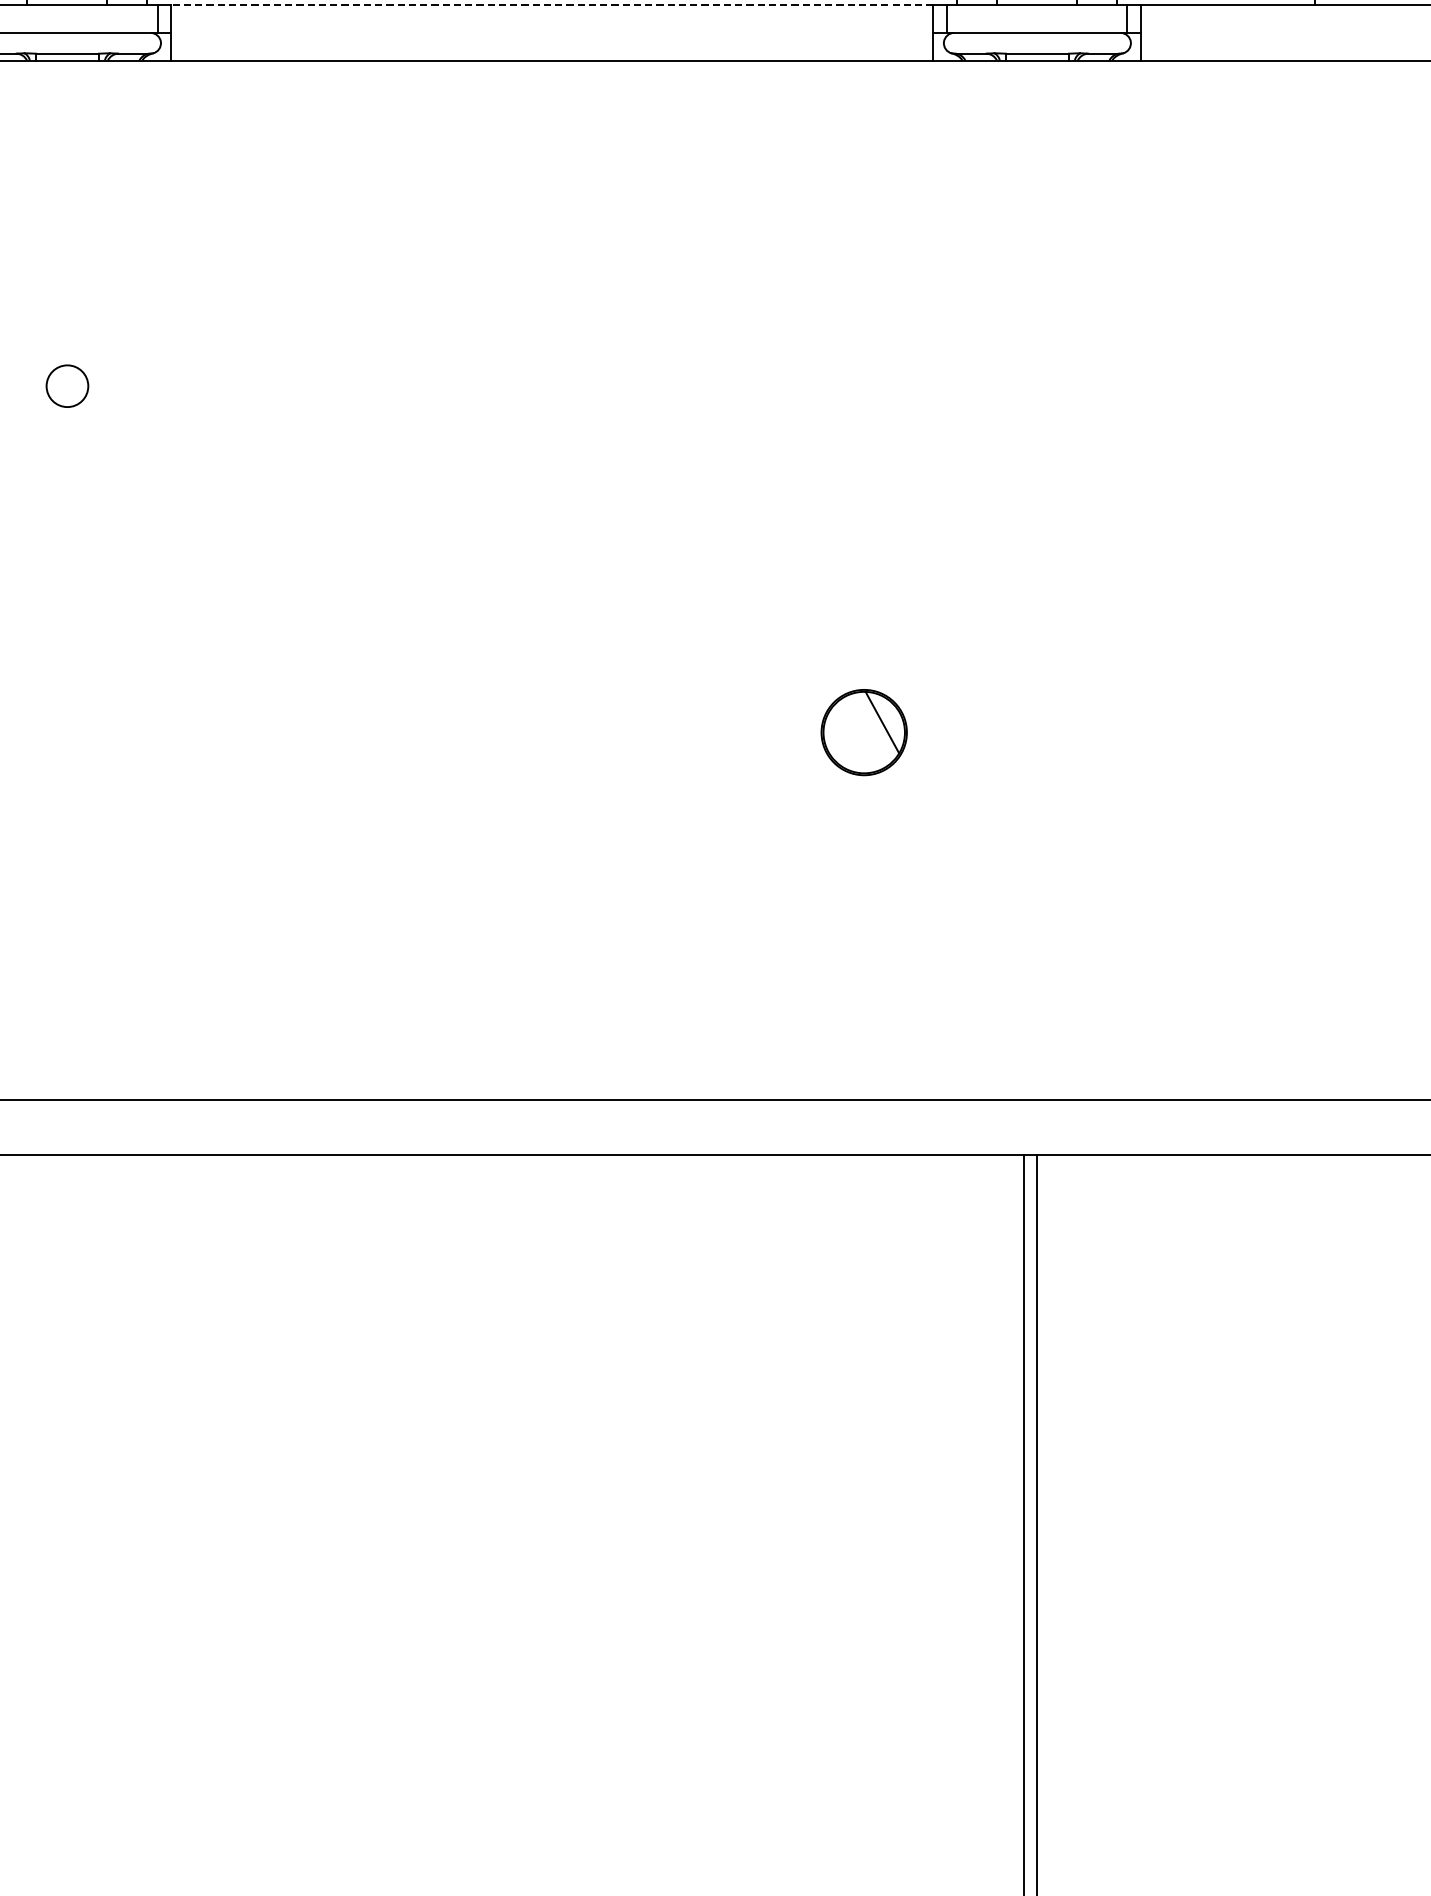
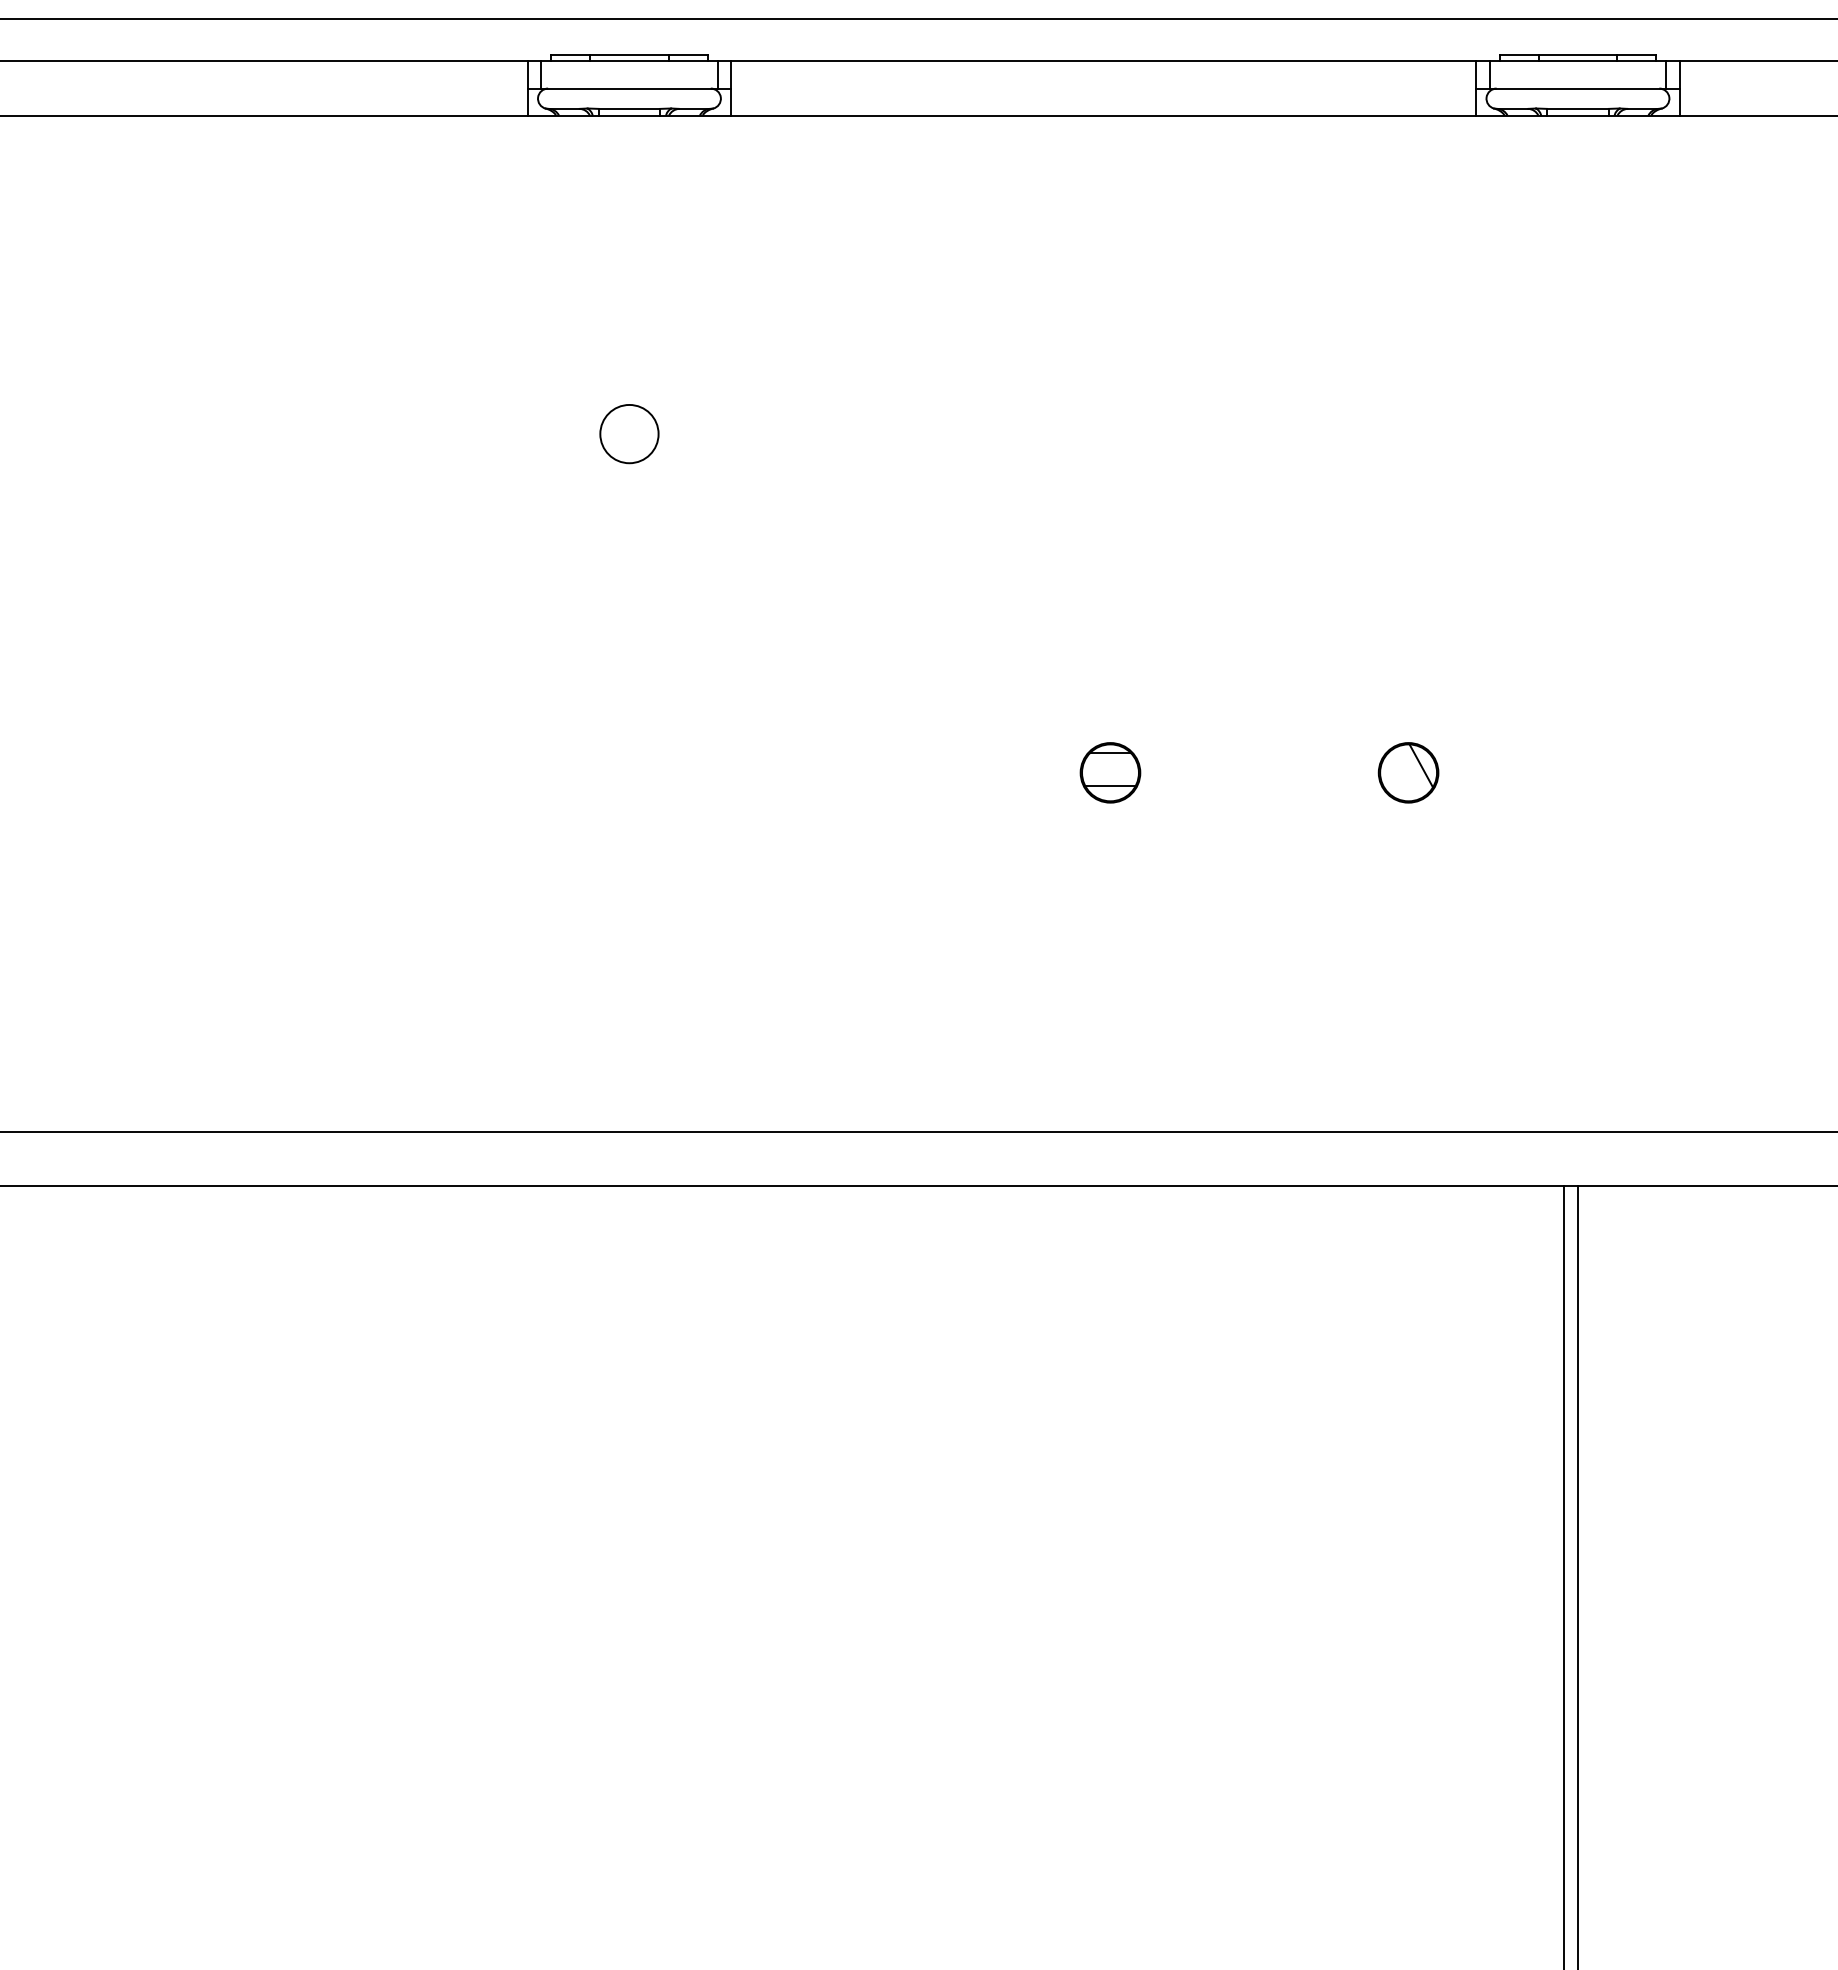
line: (552, 5) -> (1103, 61), dashed -> solid
circle: (67, 385) -> (629, 433), size x1.43
part: (559, 732) -> (1110, 772), added
part: (864, 732) -> (1408, 772), size x0.71

